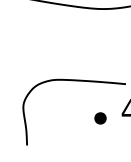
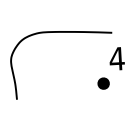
part: (100, 118) -> (103, 83), moved

